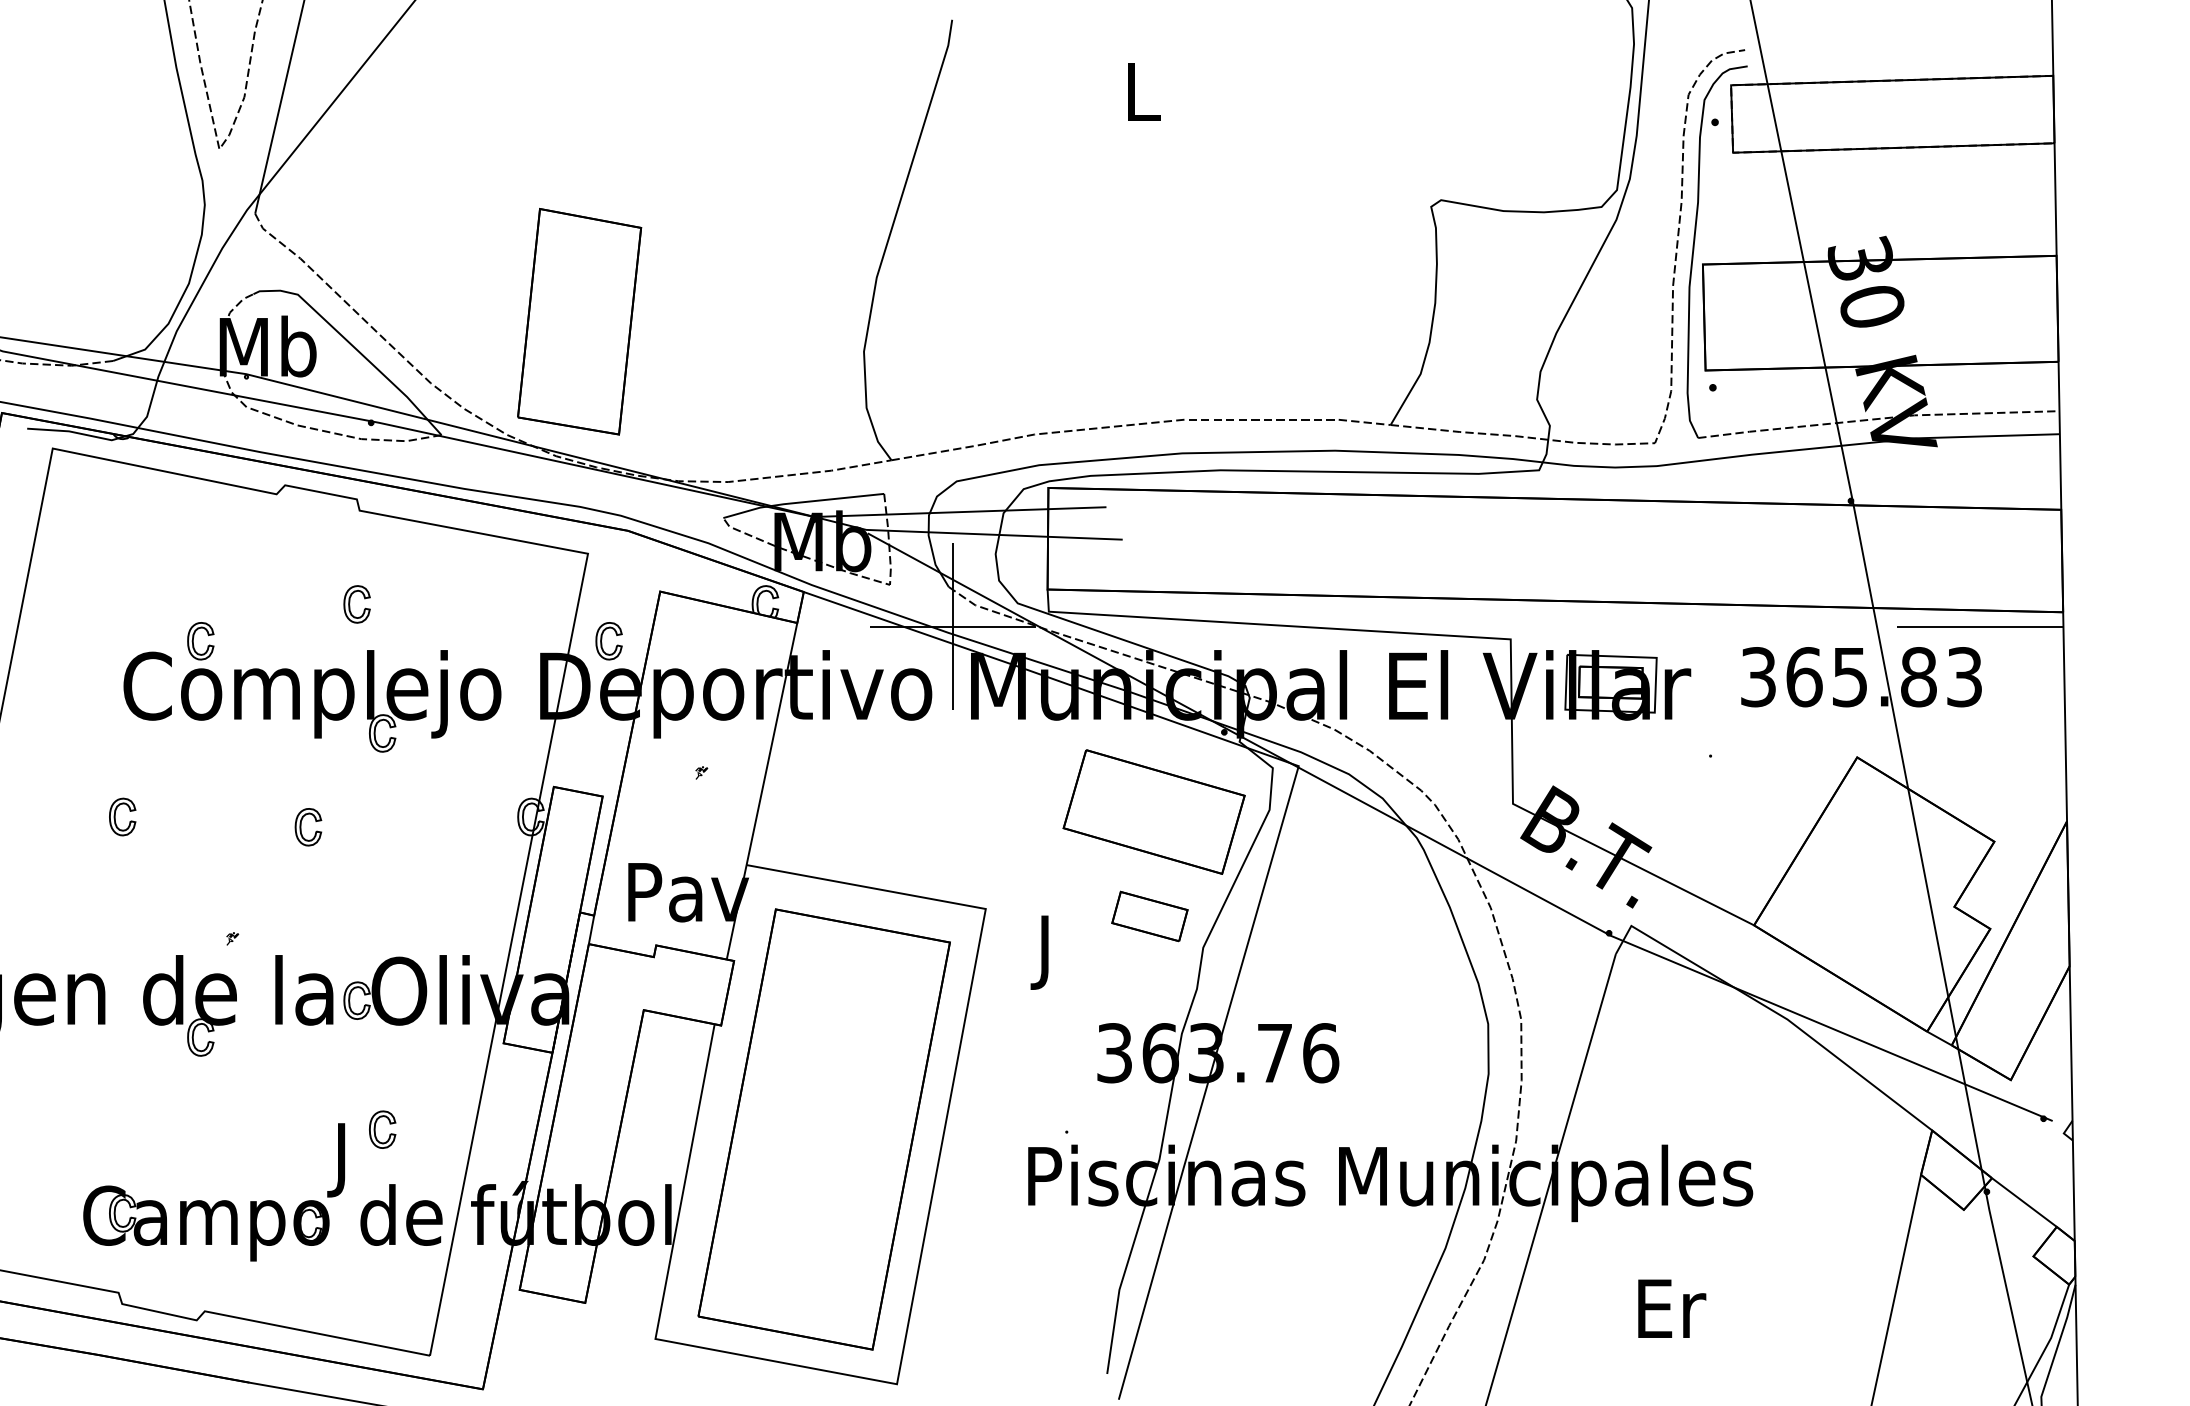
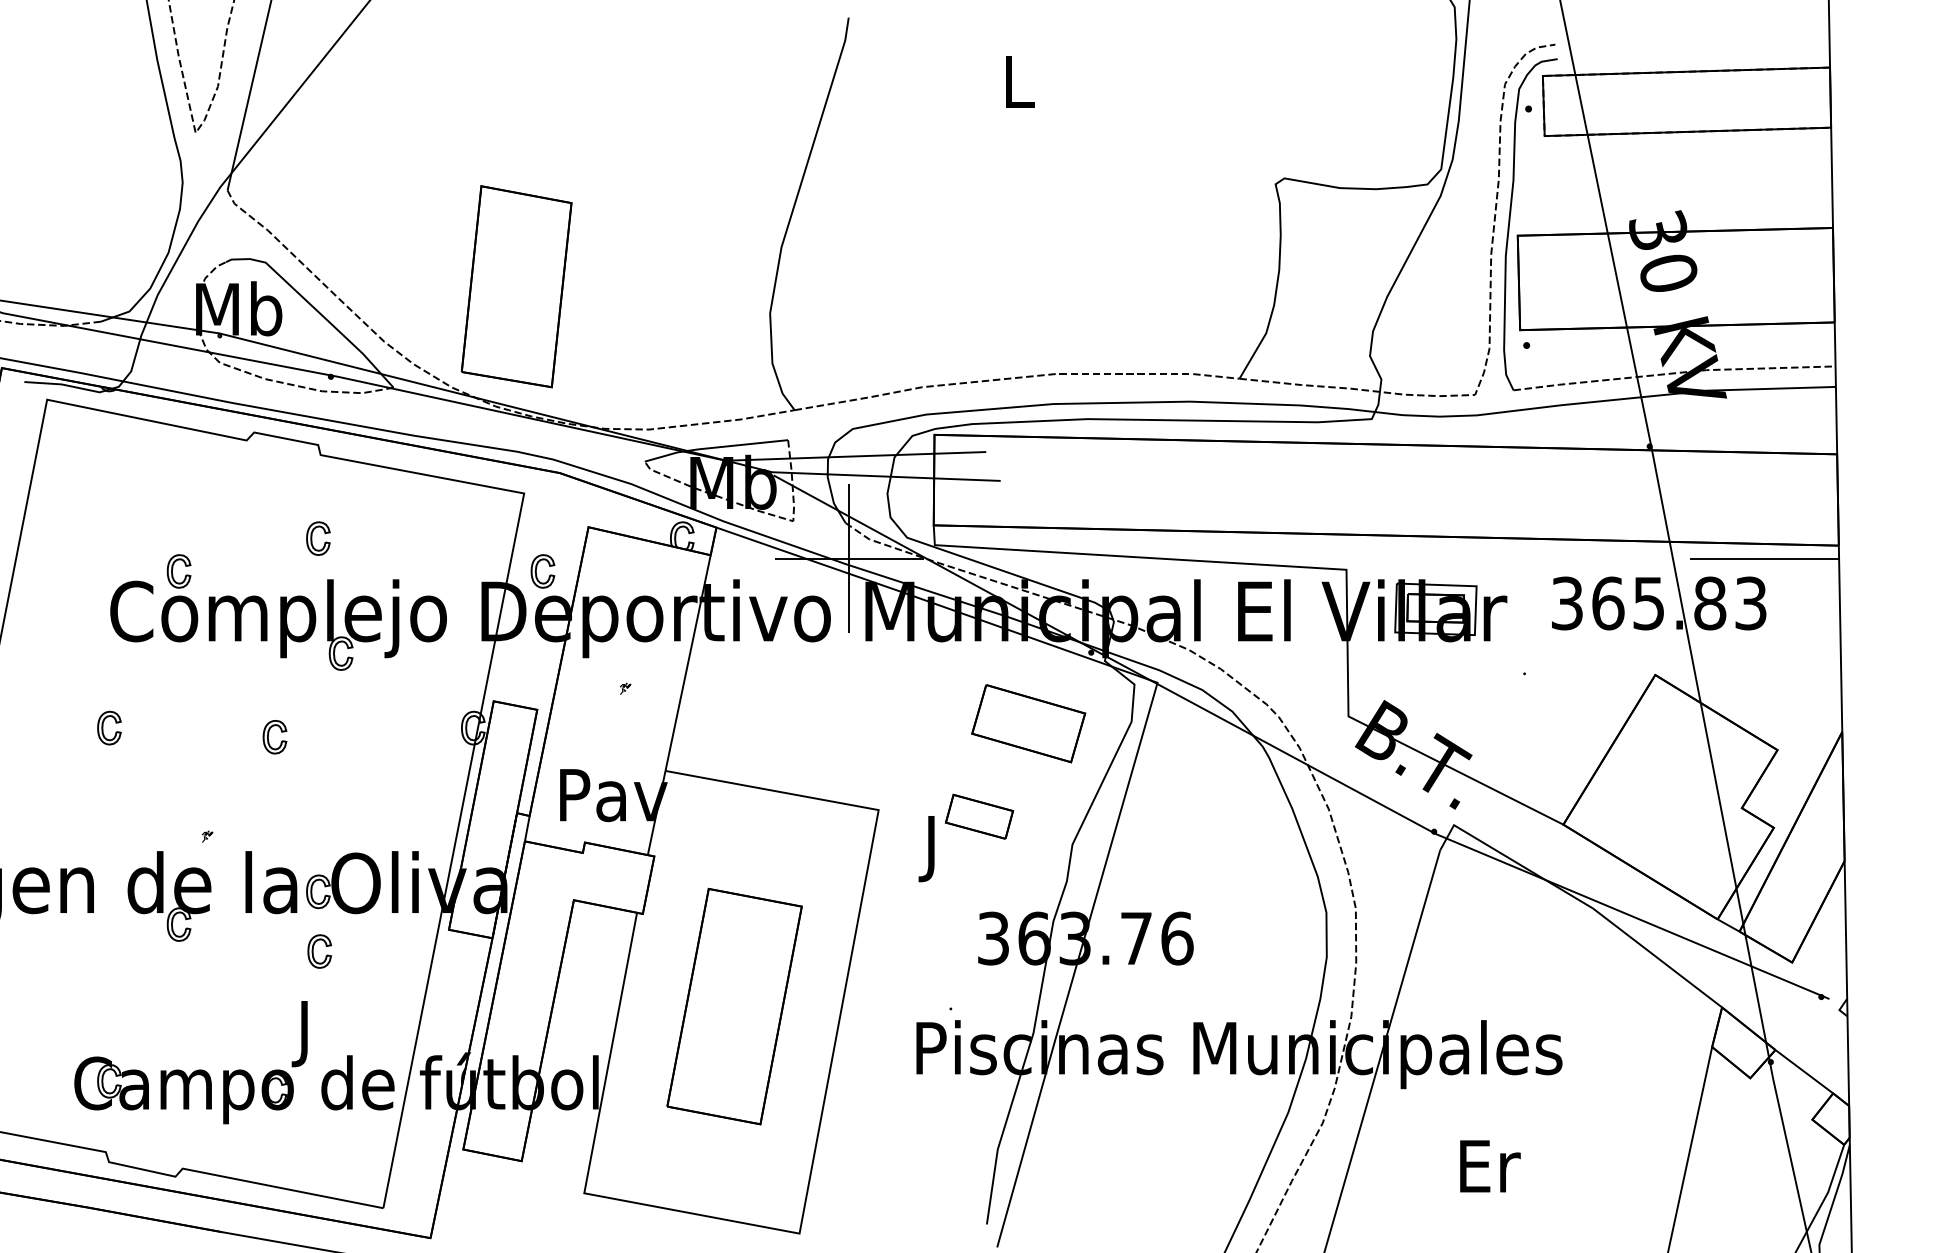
part: (1153, 811) -> (1028, 723), size x0.7
part: (1149, 916) -> (979, 816), moved
part: (375, 1129) -> (313, 951), moved
part: (823, 1129) -> (734, 1006), size x0.6

